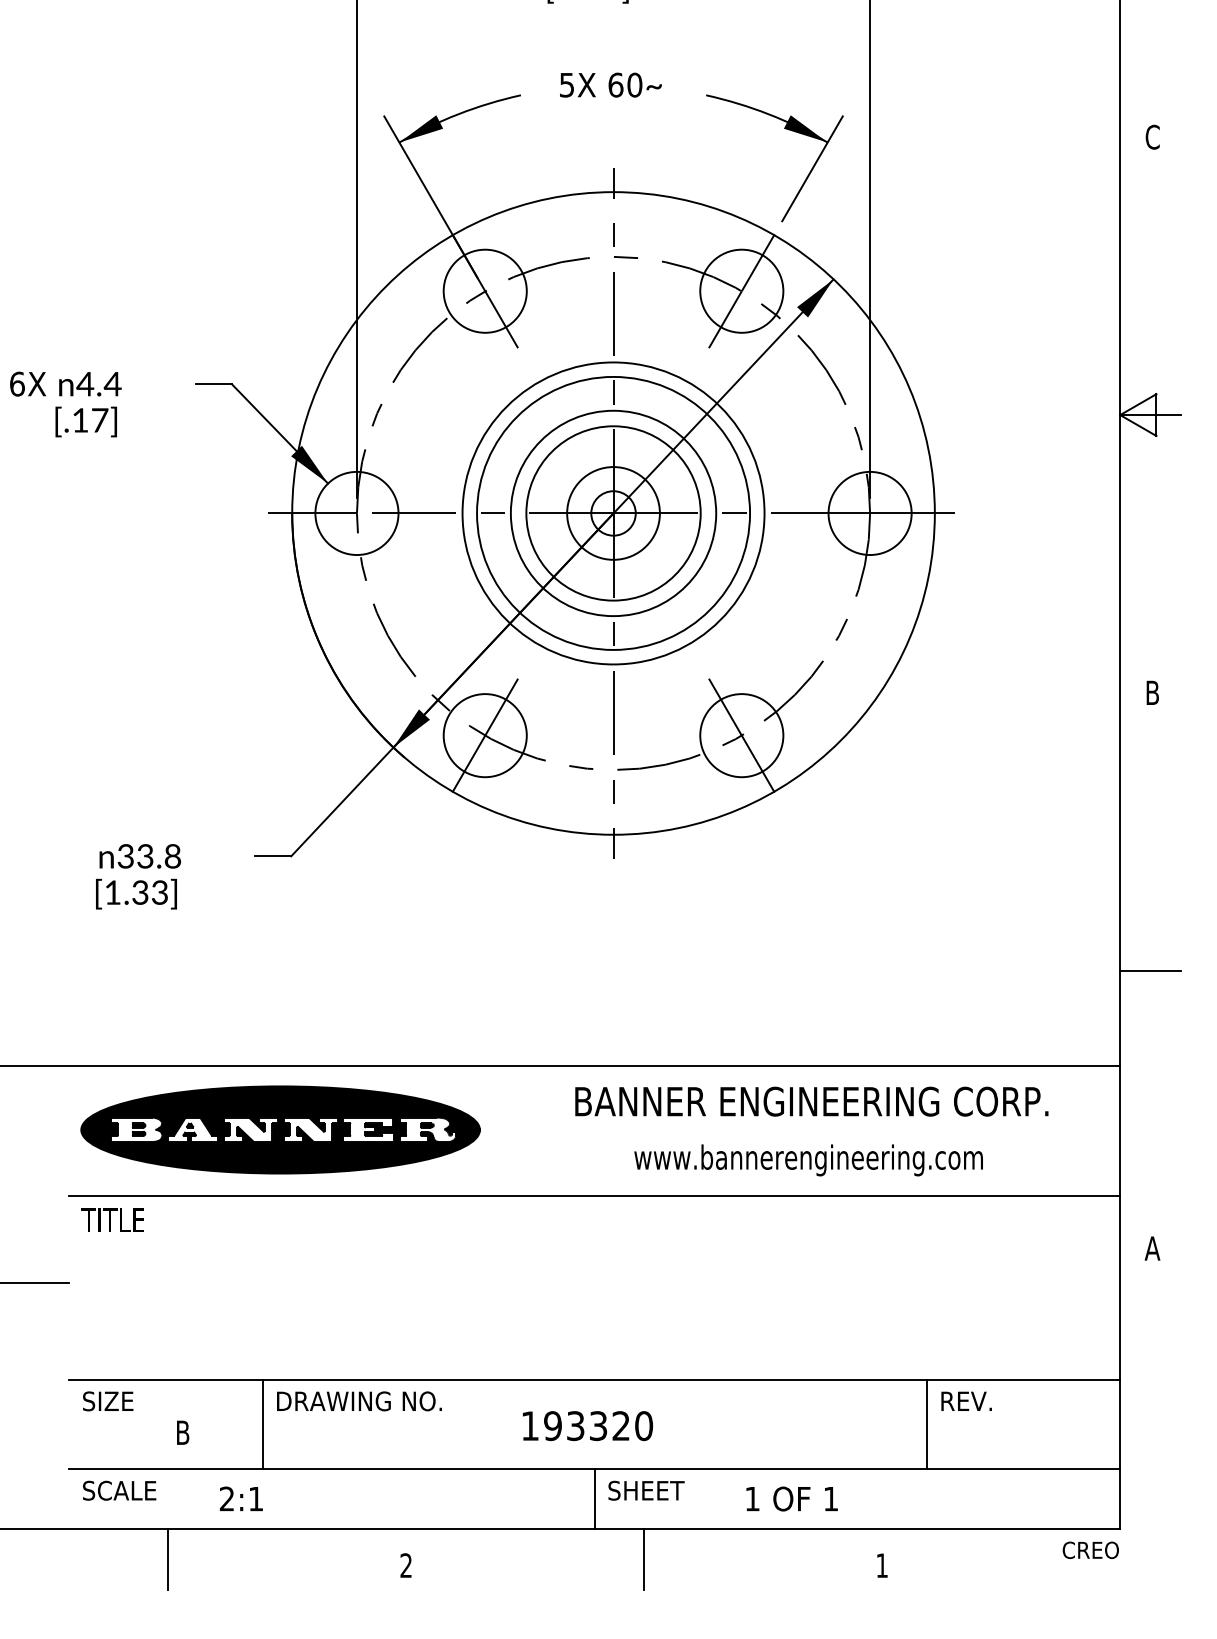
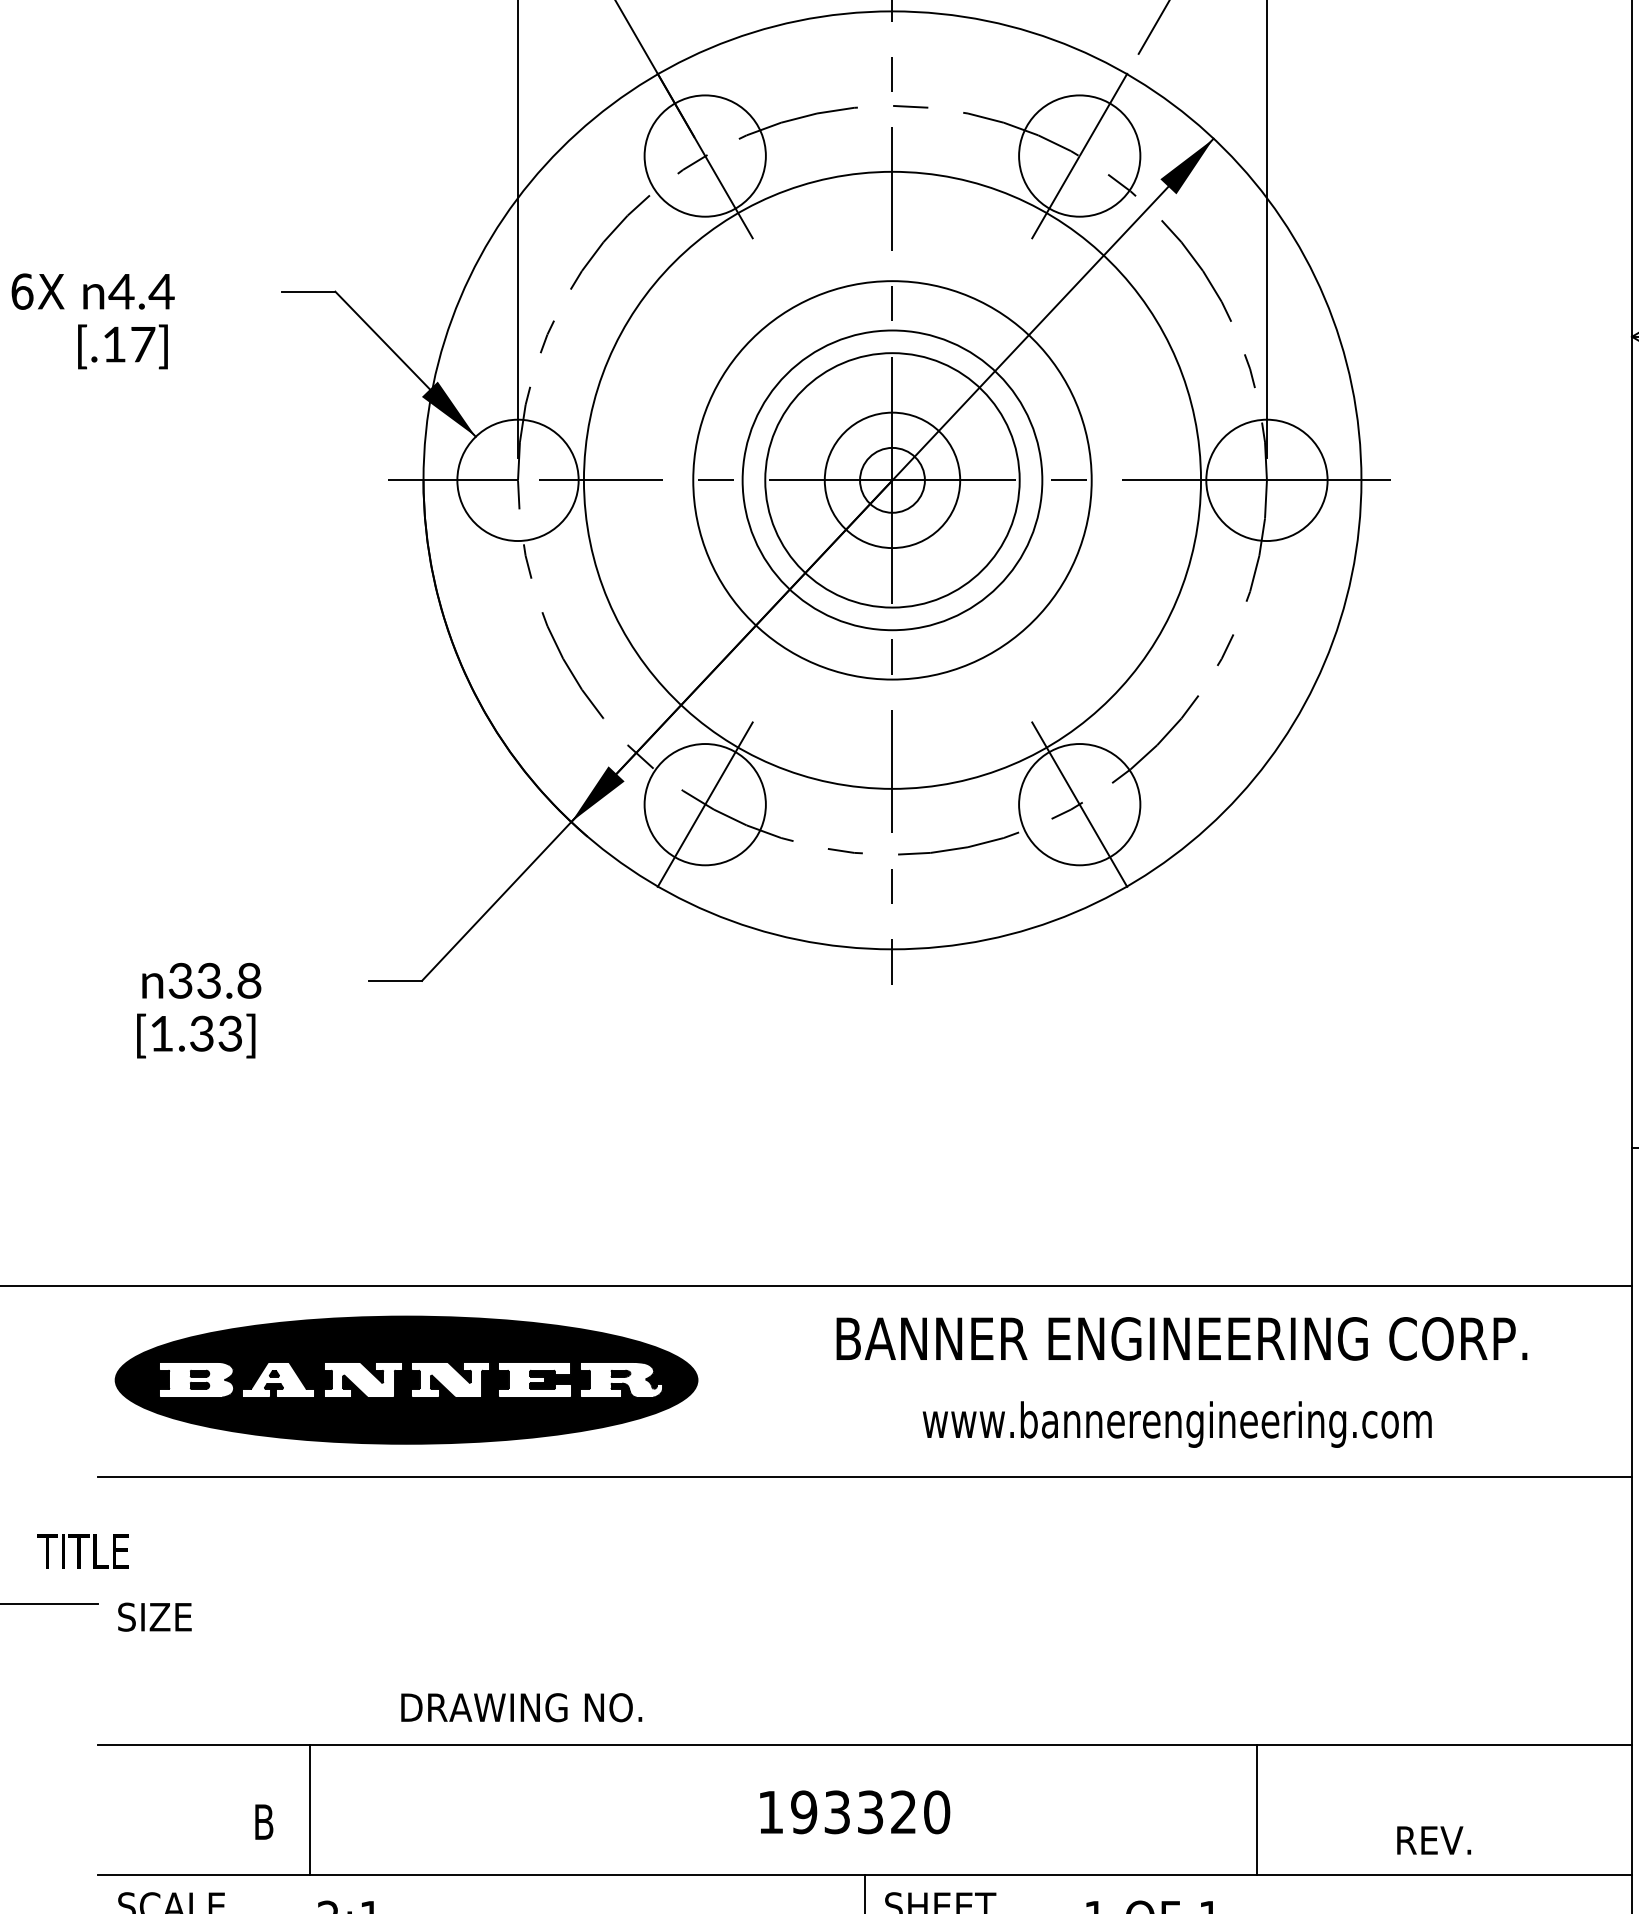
circle: (613, 513) -> (892, 480), size x1.4
text: (112, 1219) -> (82, 1550), moved
text: (966, 1400) -> (1433, 1839), moved
text: (108, 1401) -> (155, 1617), moved
text: (359, 1401) -> (521, 1707), moved
line: (262, 1424) -> (310, 1810), moved
line: (926, 1424) -> (1255, 1810), moved

